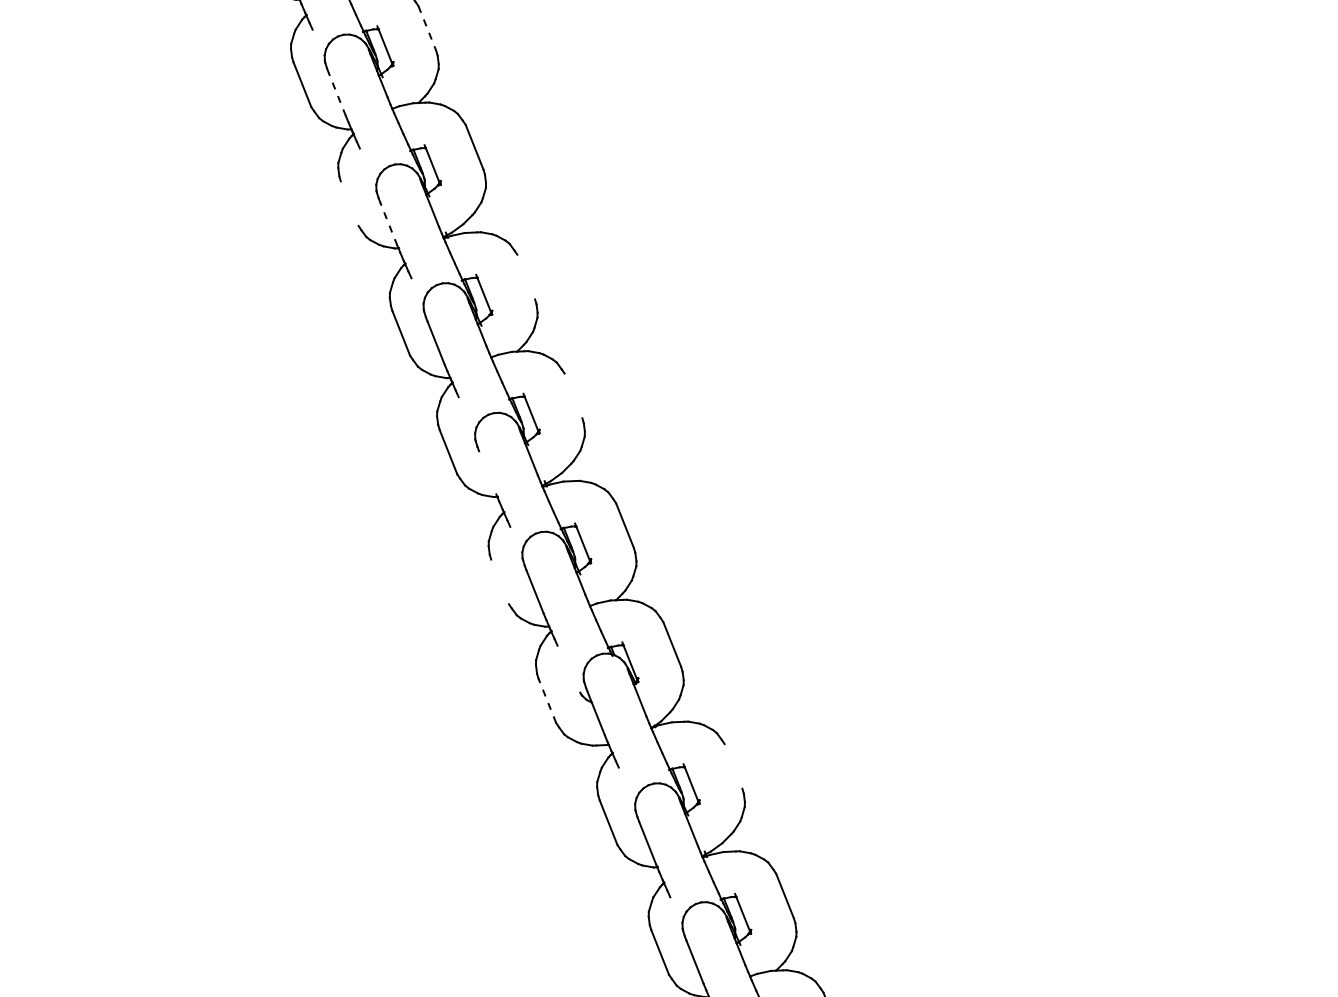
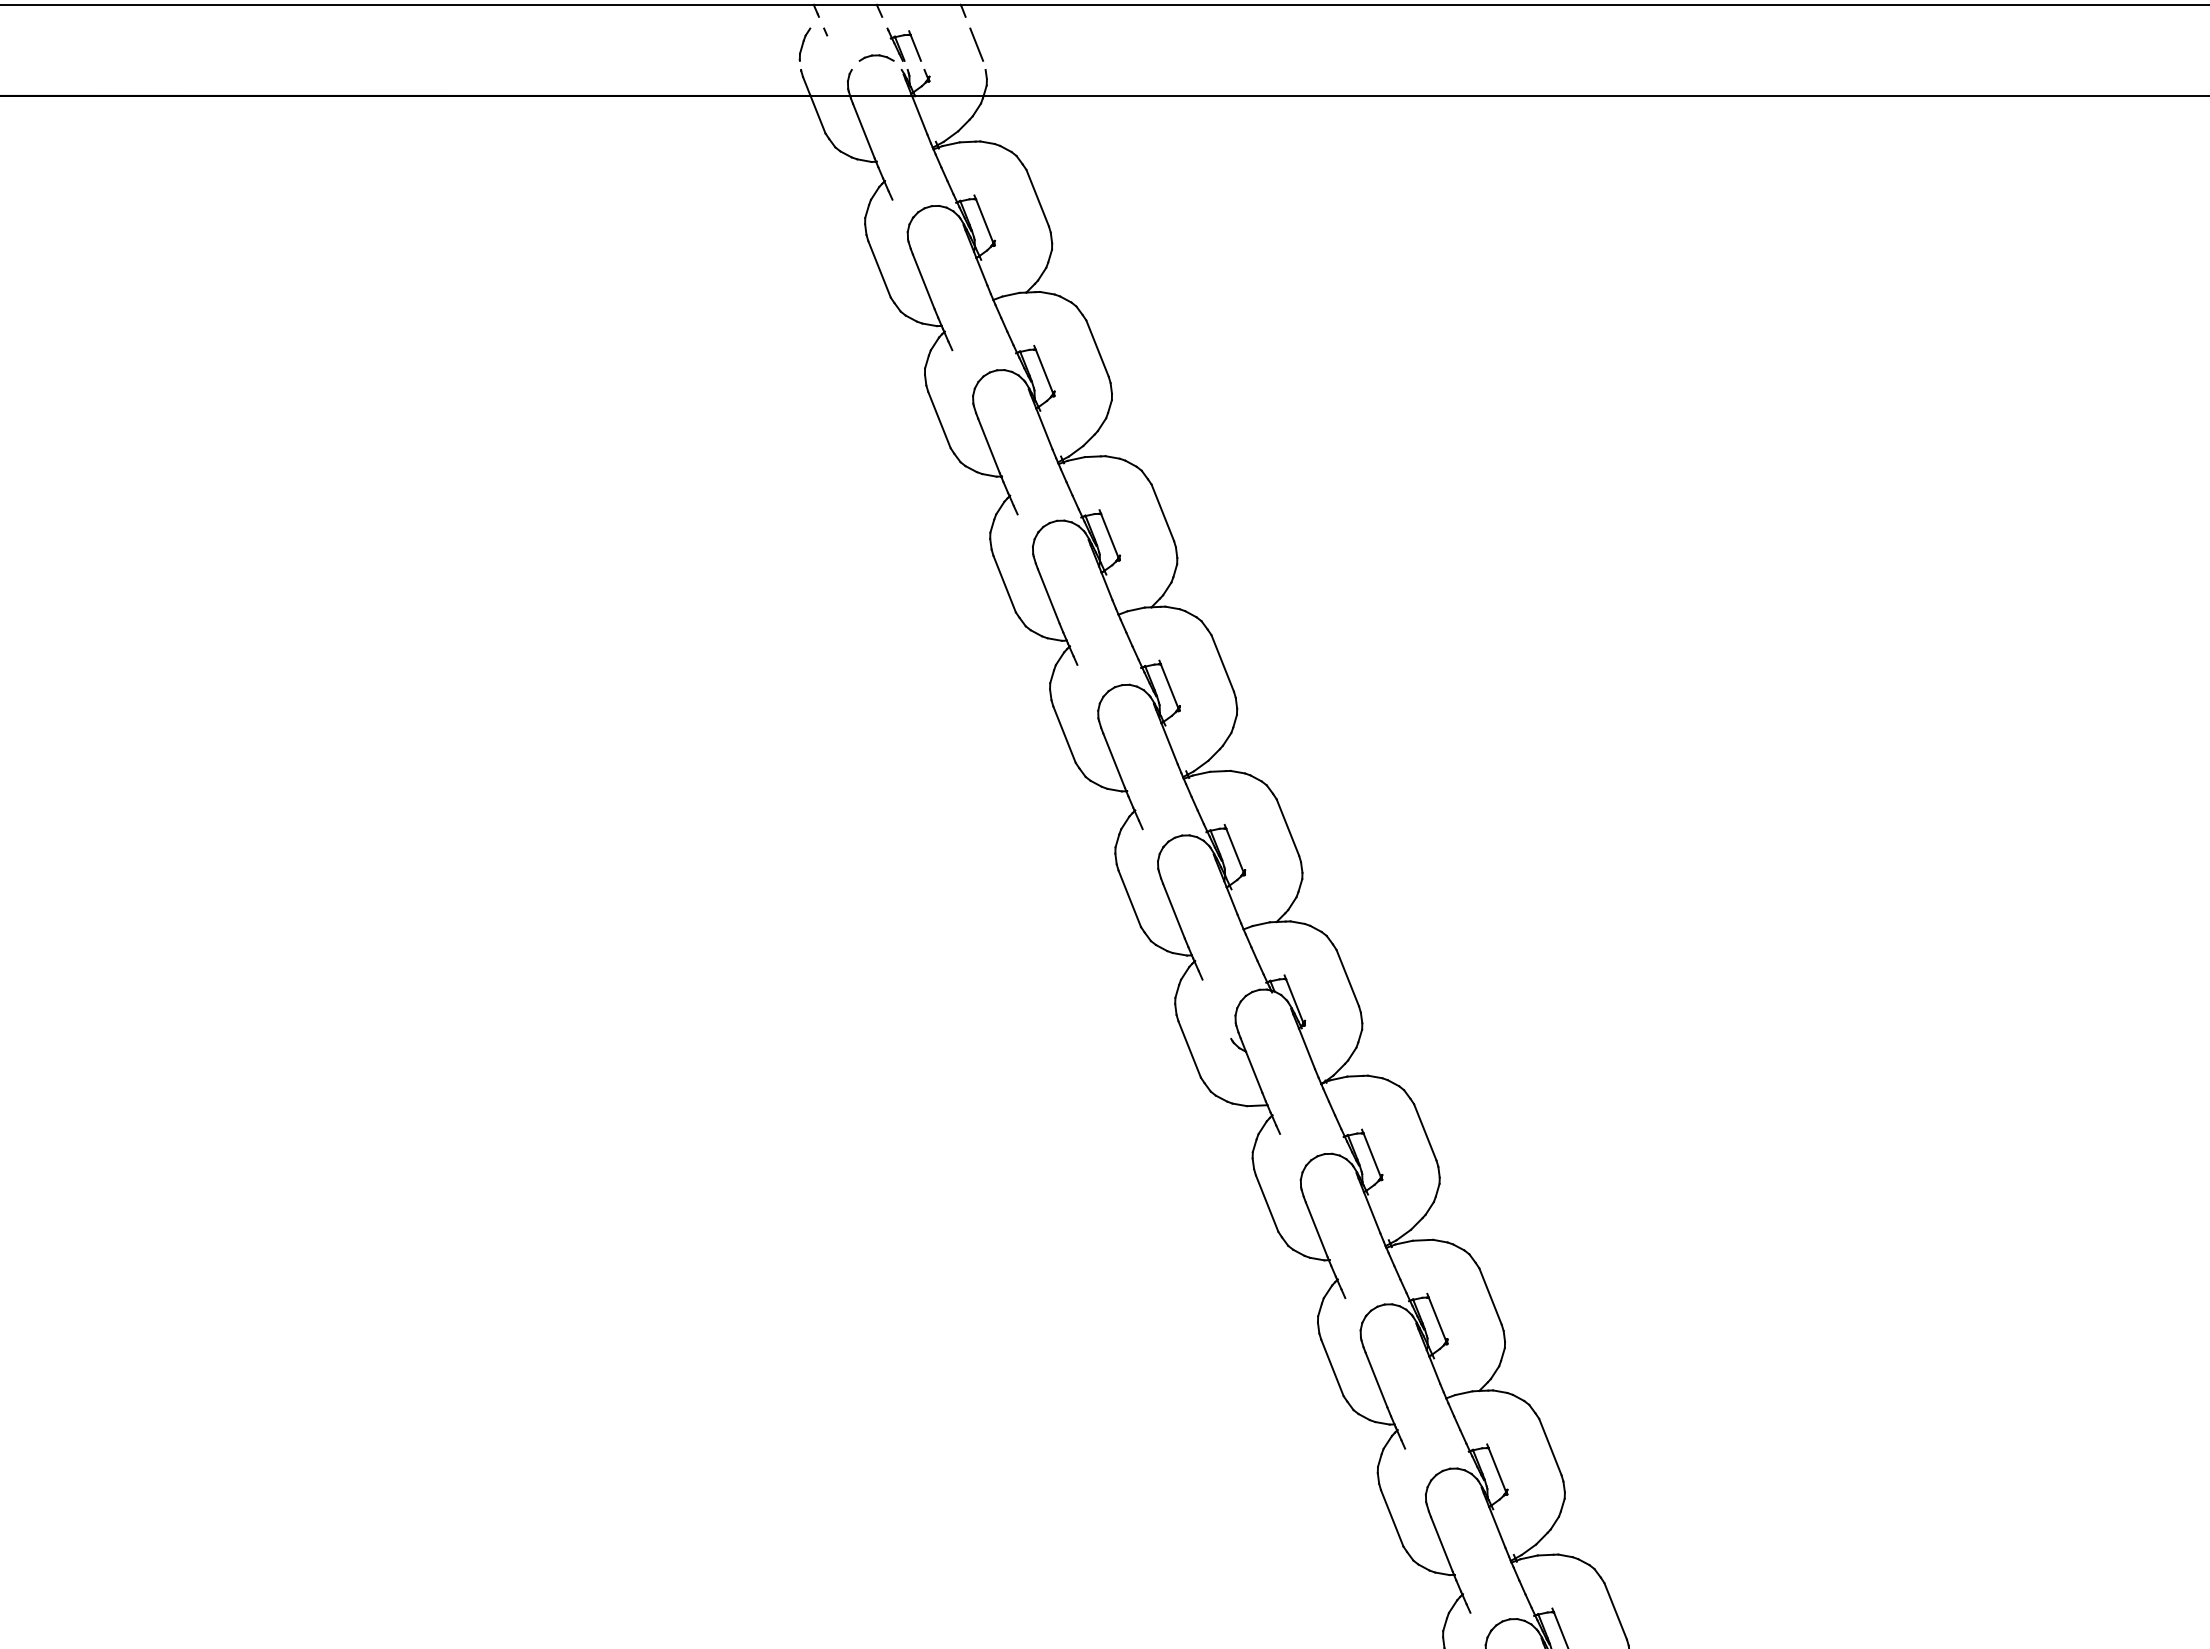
line: (427, 28) -> (1037, 198), dashed -> solid
line: (337, 94) -> (923, 281), dashed -> solid
line: (349, 203) -> (939, 419), added
line: (388, 223) -> (988, 445), dashed -> solid
line: (525, 276) -> (1162, 512), added
line: (573, 396) -> (1222, 663), added
line: (488, 472) -> (1114, 760), added
line: (499, 581) -> (1129, 898), added
line: (547, 700) -> (1189, 1048), dashed -> solid
line: (733, 766) -> (1425, 1132), added

